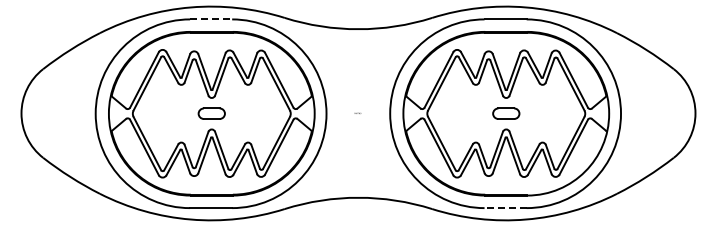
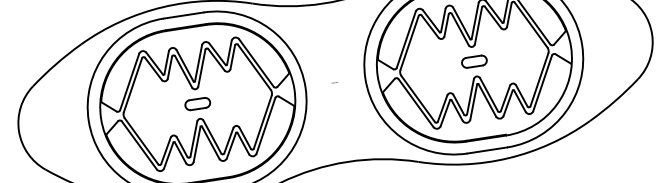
line: (211, 19) -> (183, 15), dashed -> solid
line: (505, 208) -> (487, 150), dashed -> solid

